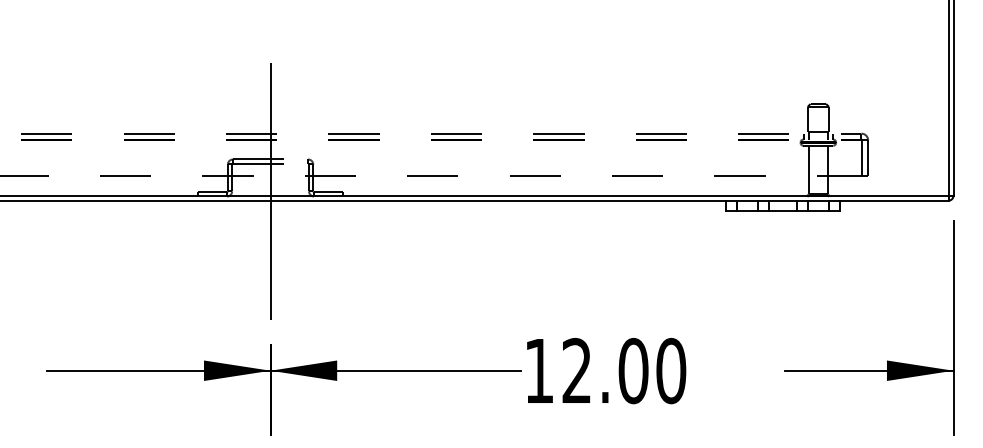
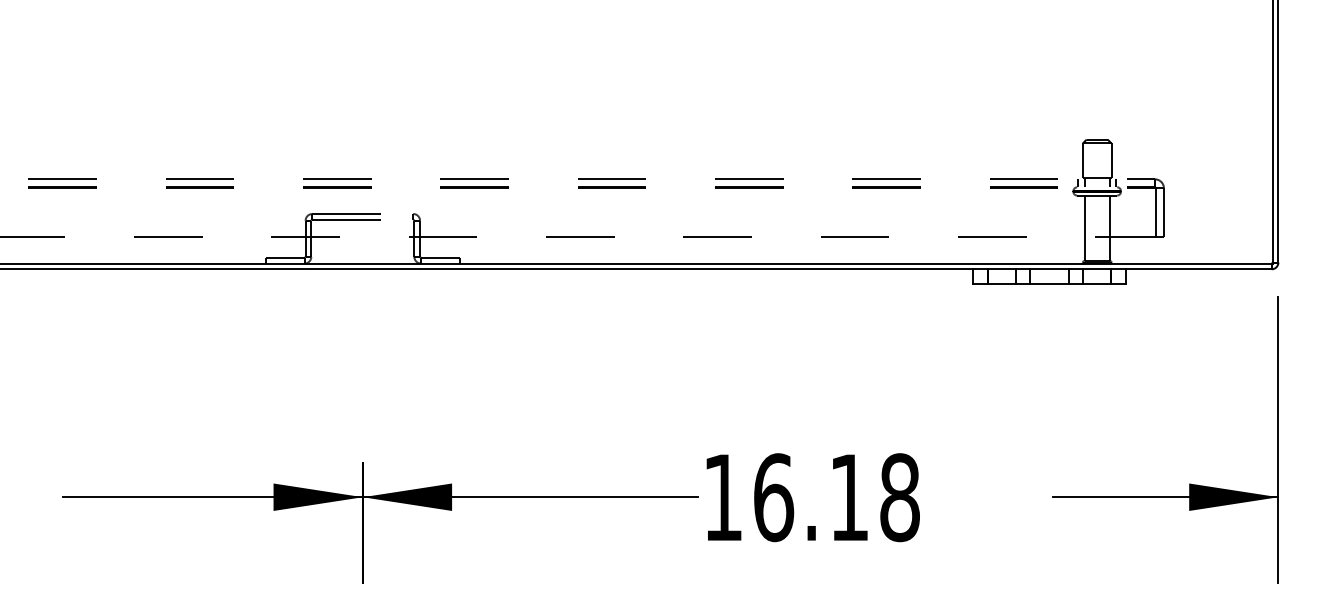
line: (270, 177) -> (362, 238), removed
text: (624, 370) -> (837, 496), 12.00 -> 16.18

